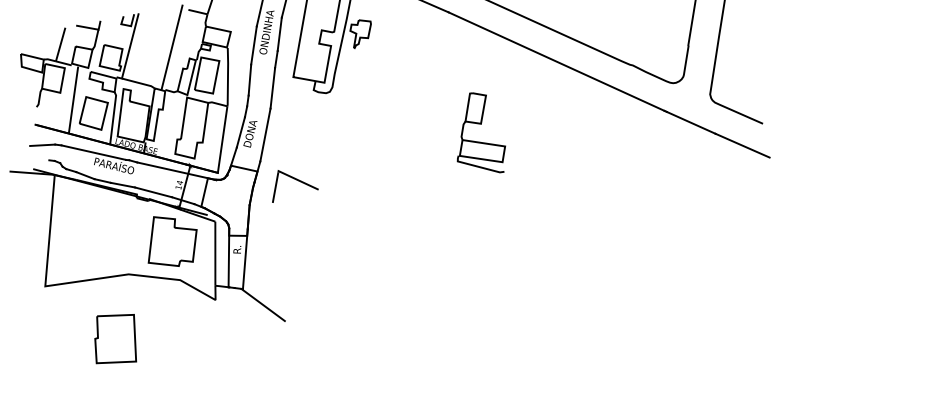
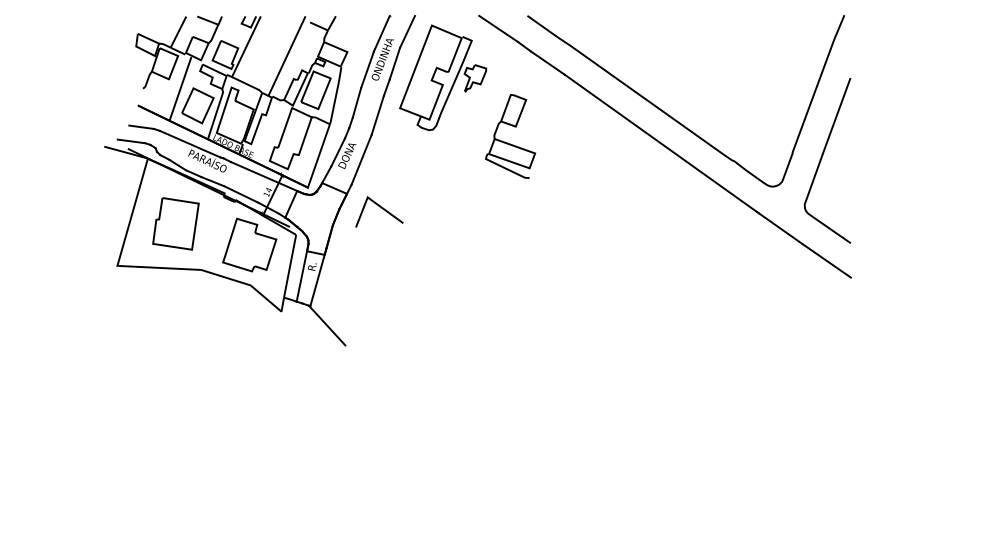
part: (475, 141) -> (507, 142), moved
line: (35, 161) -> (131, 141), added
part: (114, 338) -> (175, 223), moved

